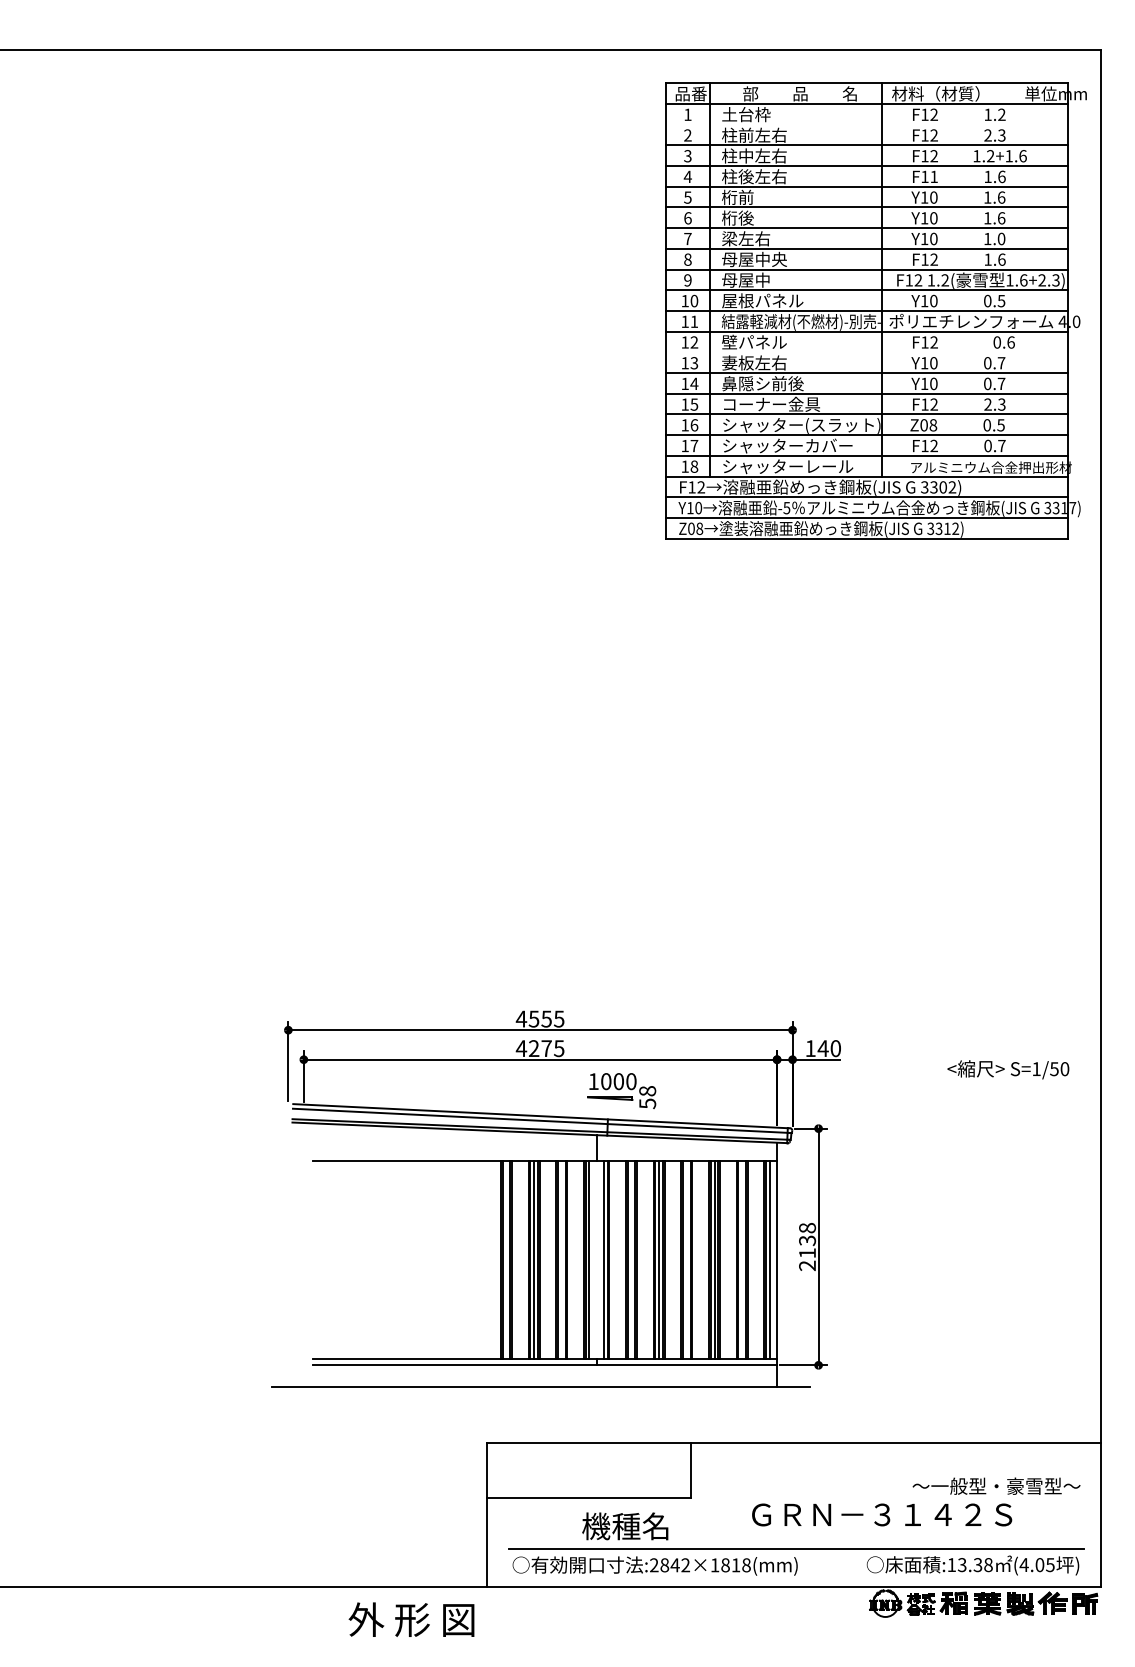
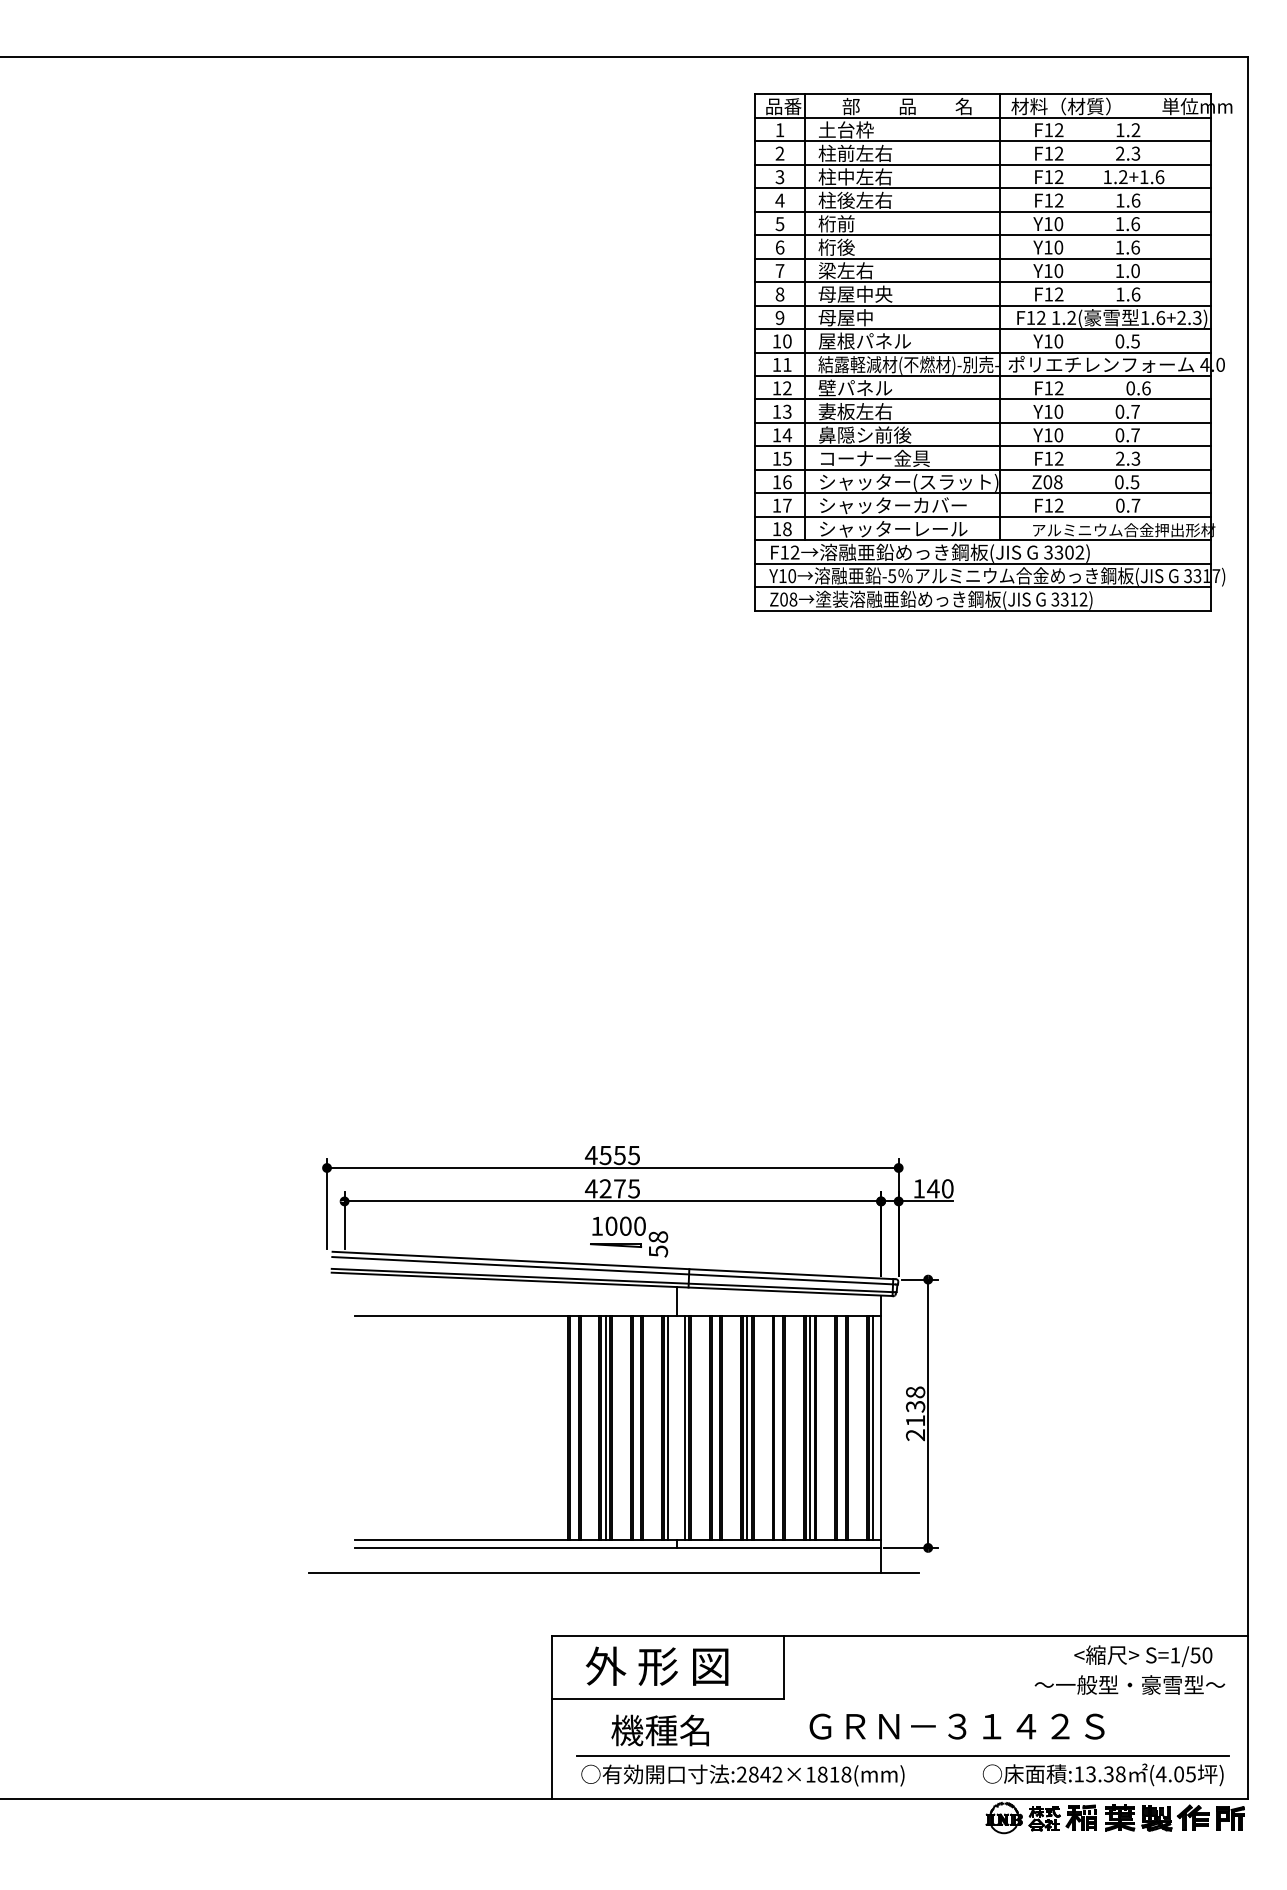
line: (866, 124) -> (982, 141), added
text: (933, 176) -> (1058, 200), F11 -> F12
line: (866, 352) -> (982, 399), added
text: (1008, 1069) -> (1143, 1655), moved
part: (621, 1090) -> (628, 1236), moved
text: (882, 1514) -> (957, 1726), moved
text: (625, 1526) -> (660, 1730), moved
text: (411, 1619) -> (657, 1666), moved

